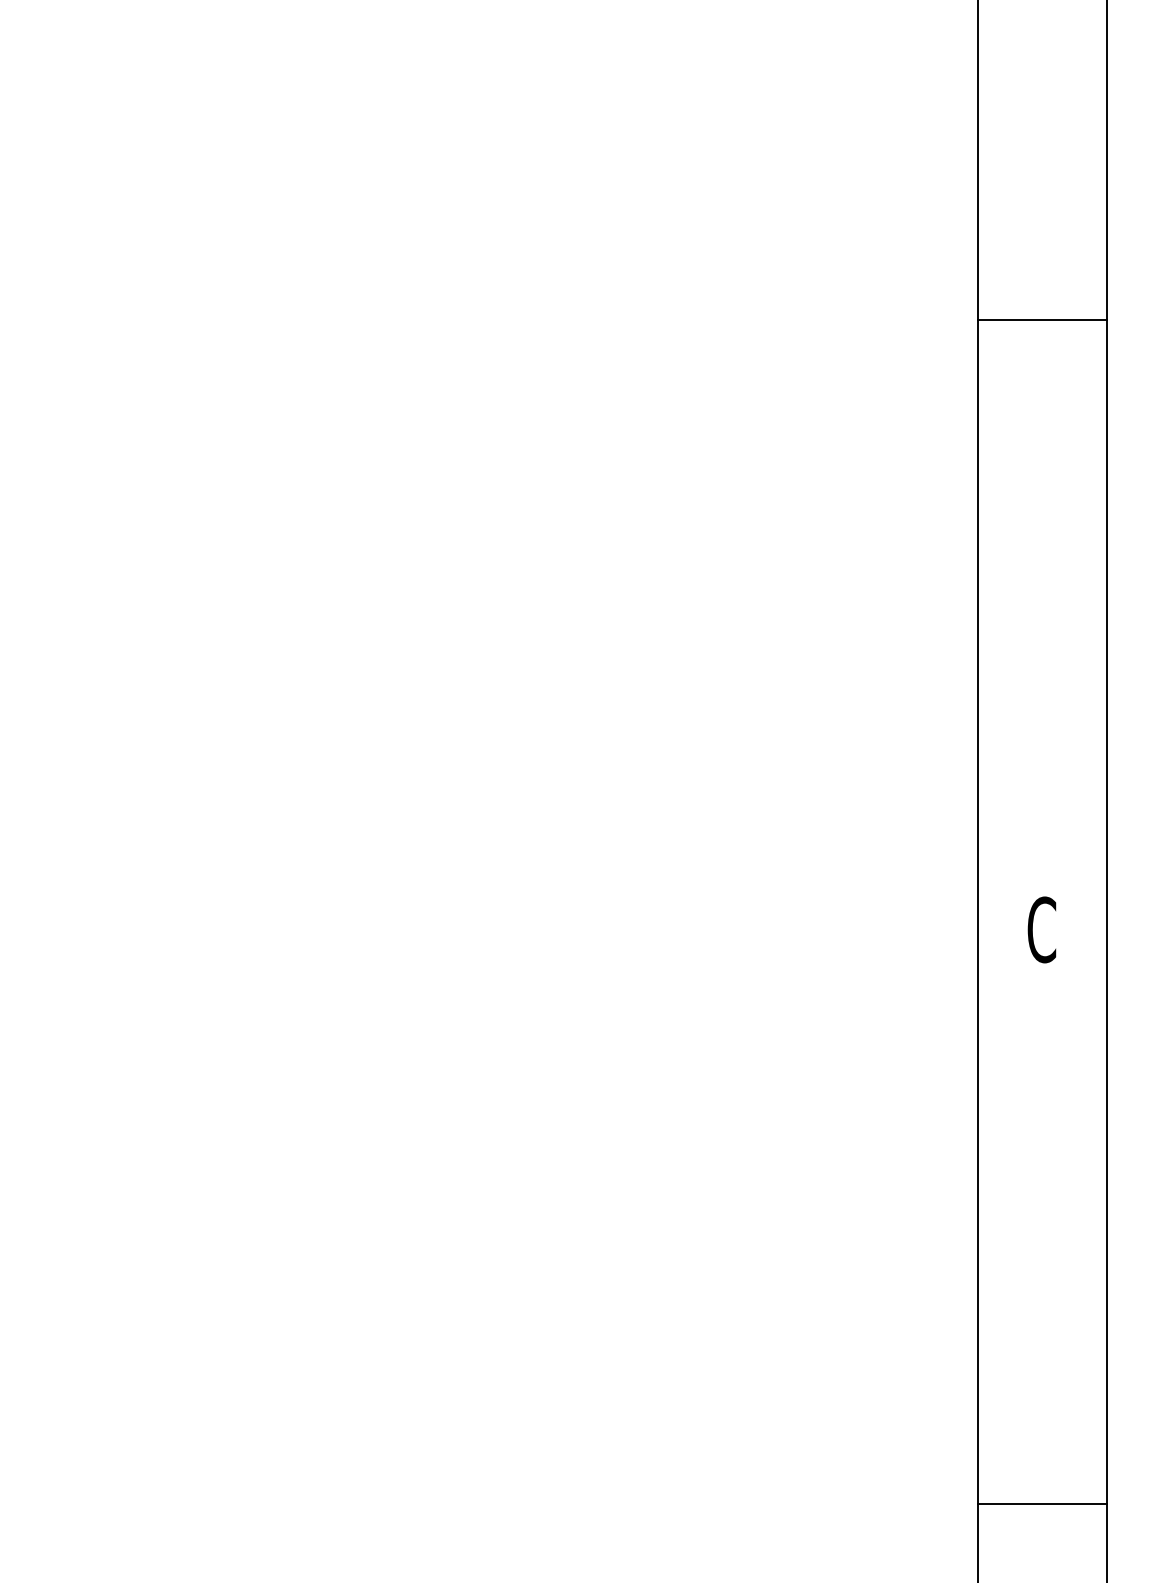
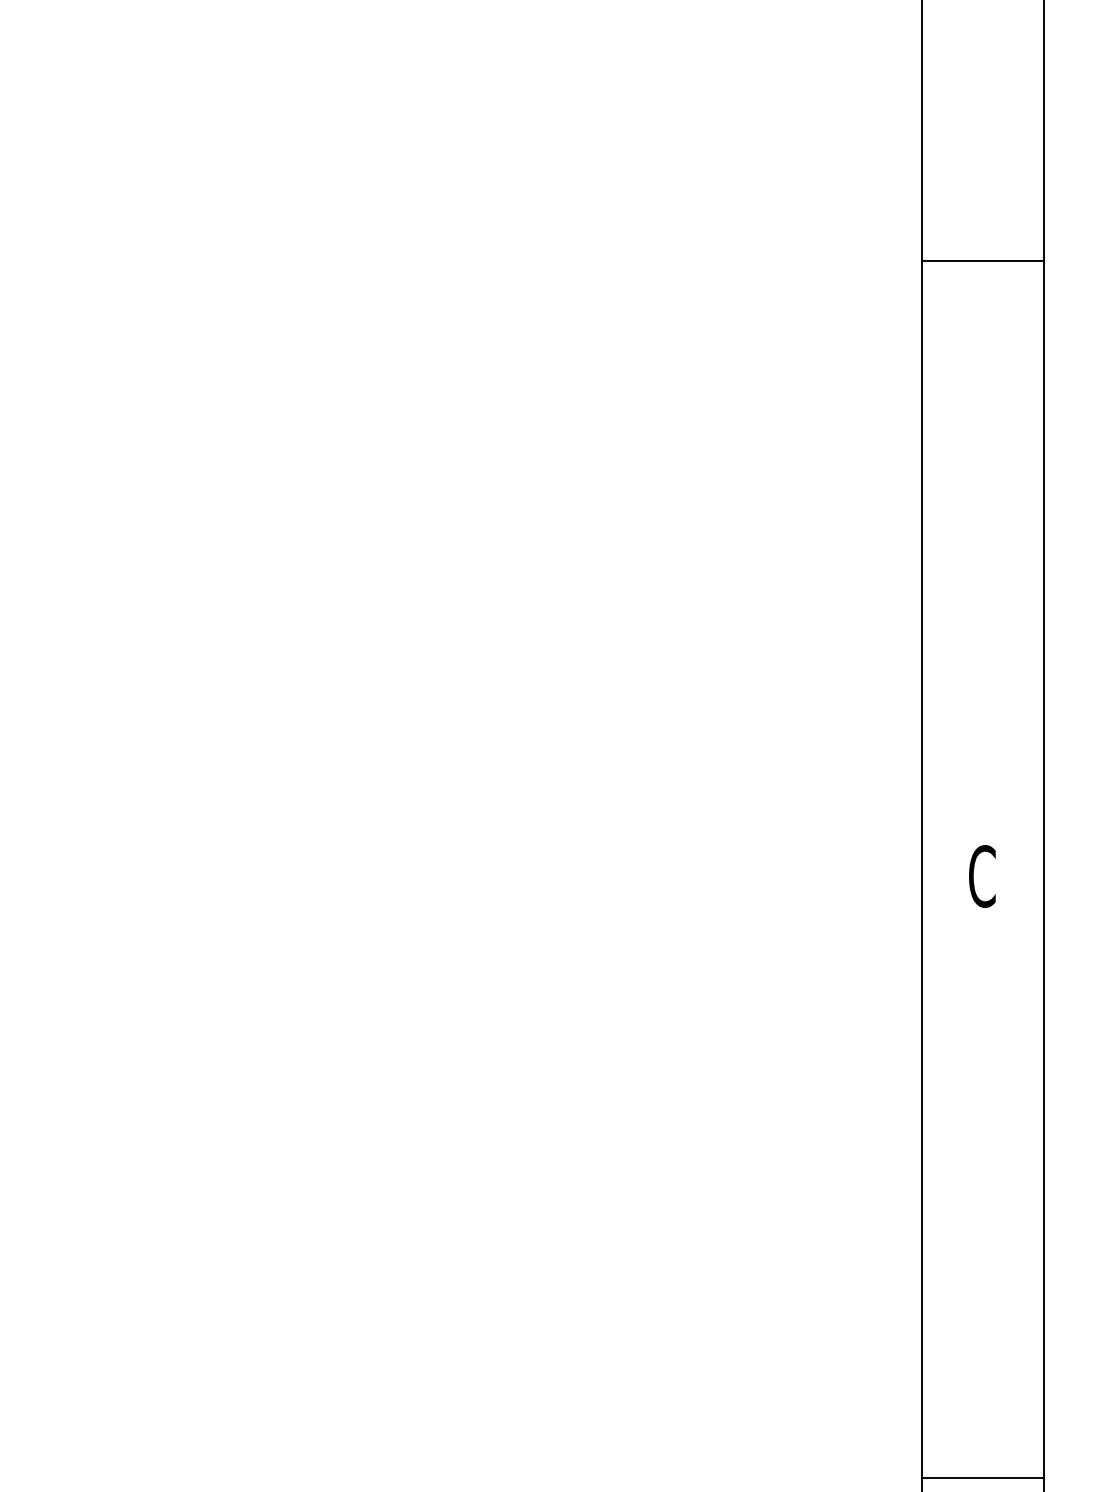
line: (1042, 320) -> (982, 261), moved
line: (1042, 1504) -> (982, 1478), moved

